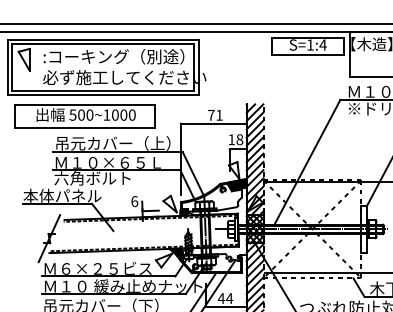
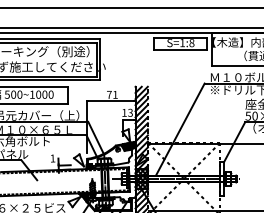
text: (322, 44) -> (191, 42), S=1:4 -> S=1:8
text: (239, 139) -> (130, 112), 18 -> 13
text: (134, 201) -> (52, 158), 6 -> 1

